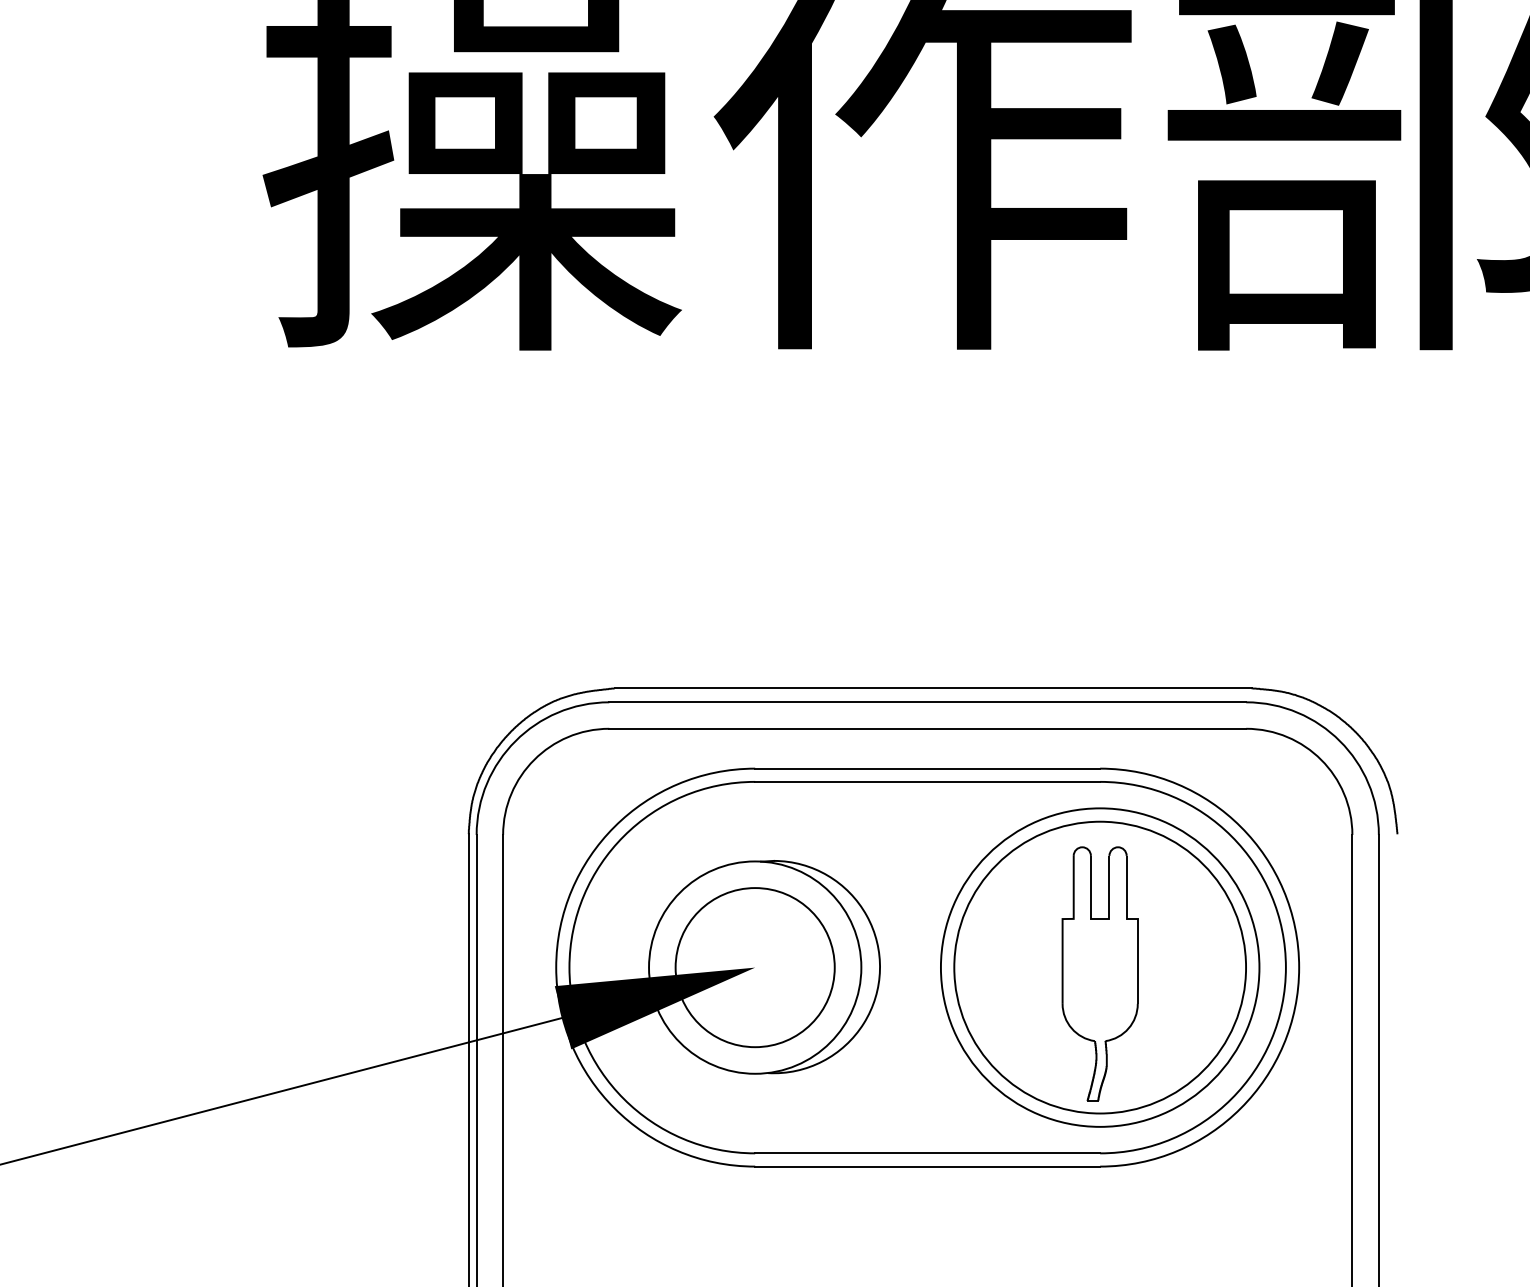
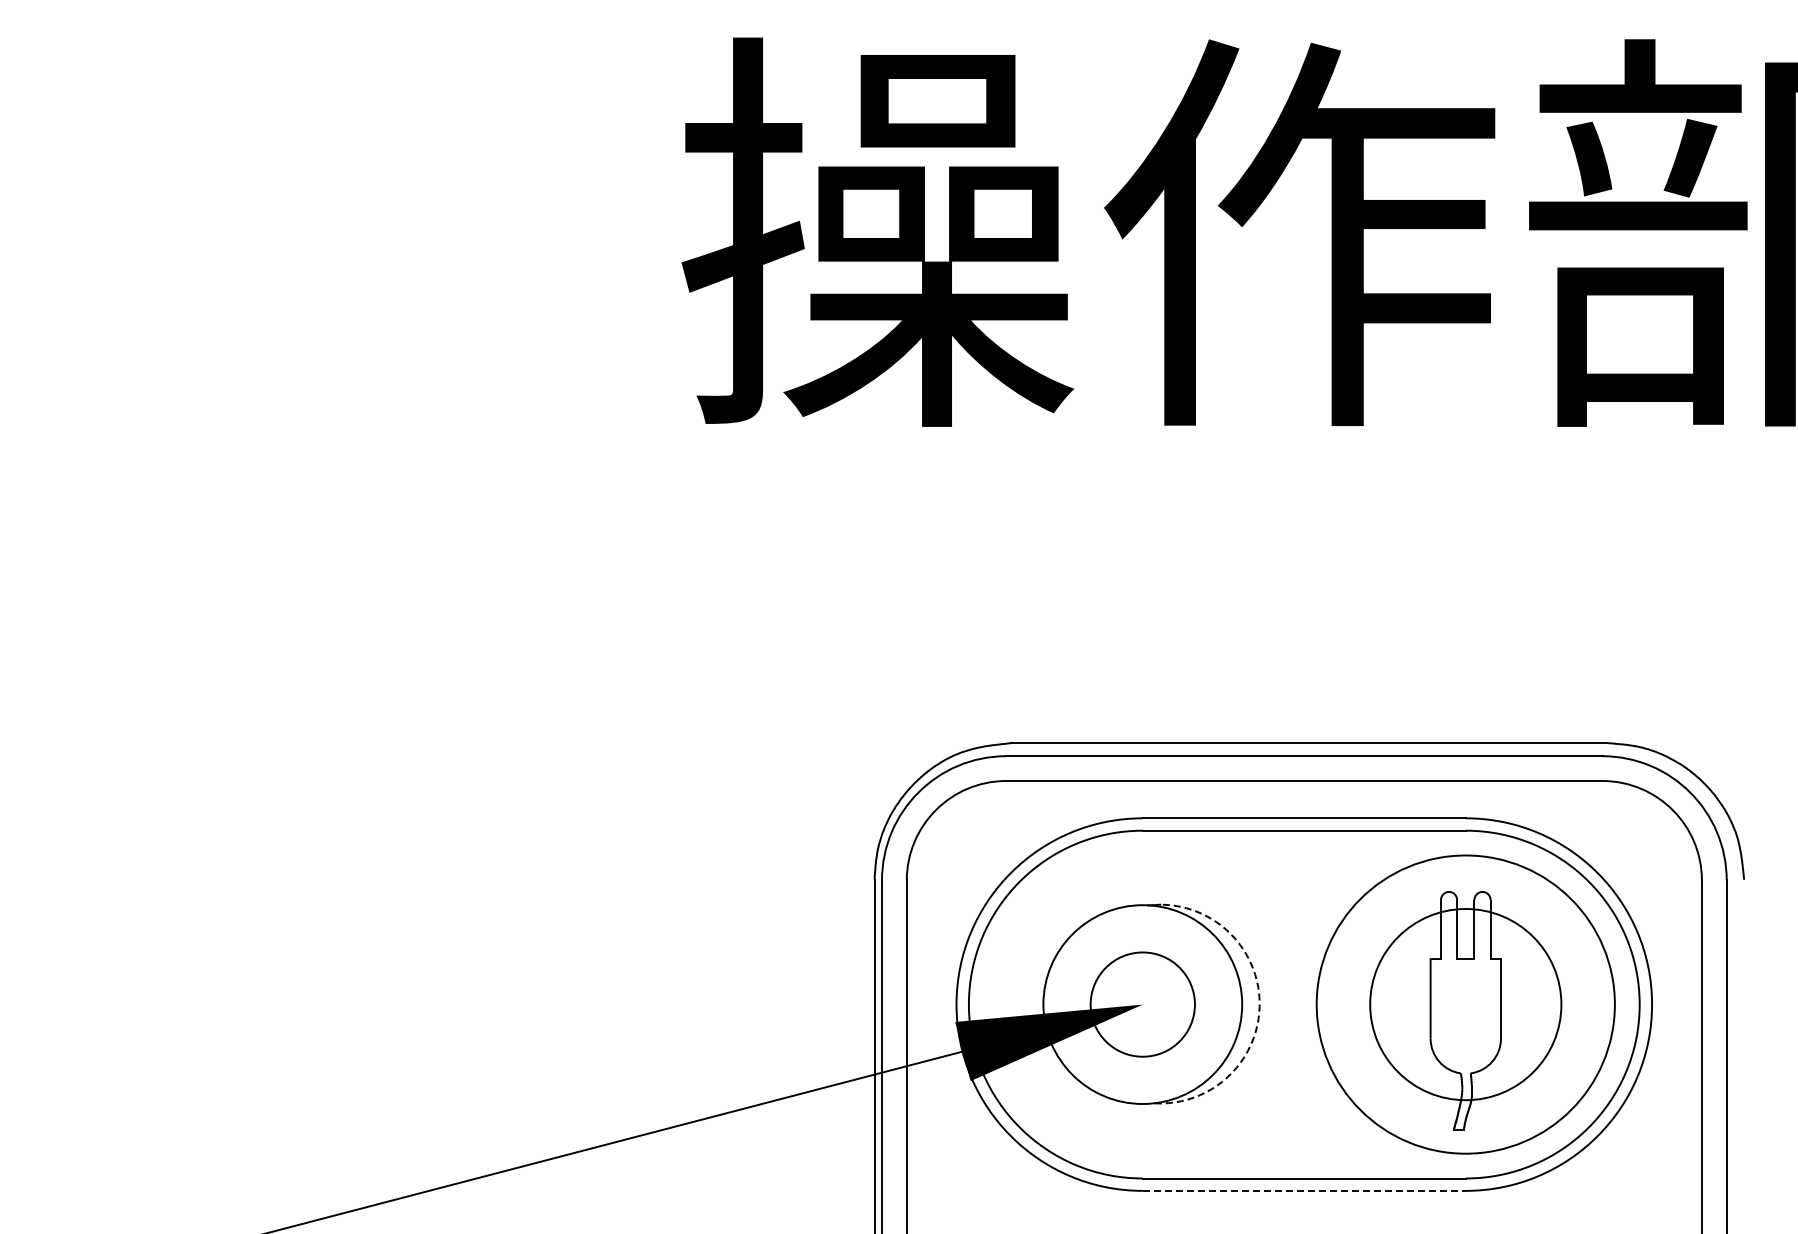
circle: (754, 967) -> (1142, 1004), size x0.7
circle: (1099, 967) -> (1465, 1004), size x0.7
arc: (879, 969) -> (1259, 1006), solid -> dashed
line: (927, 1167) -> (1304, 1191), solid -> dashed

